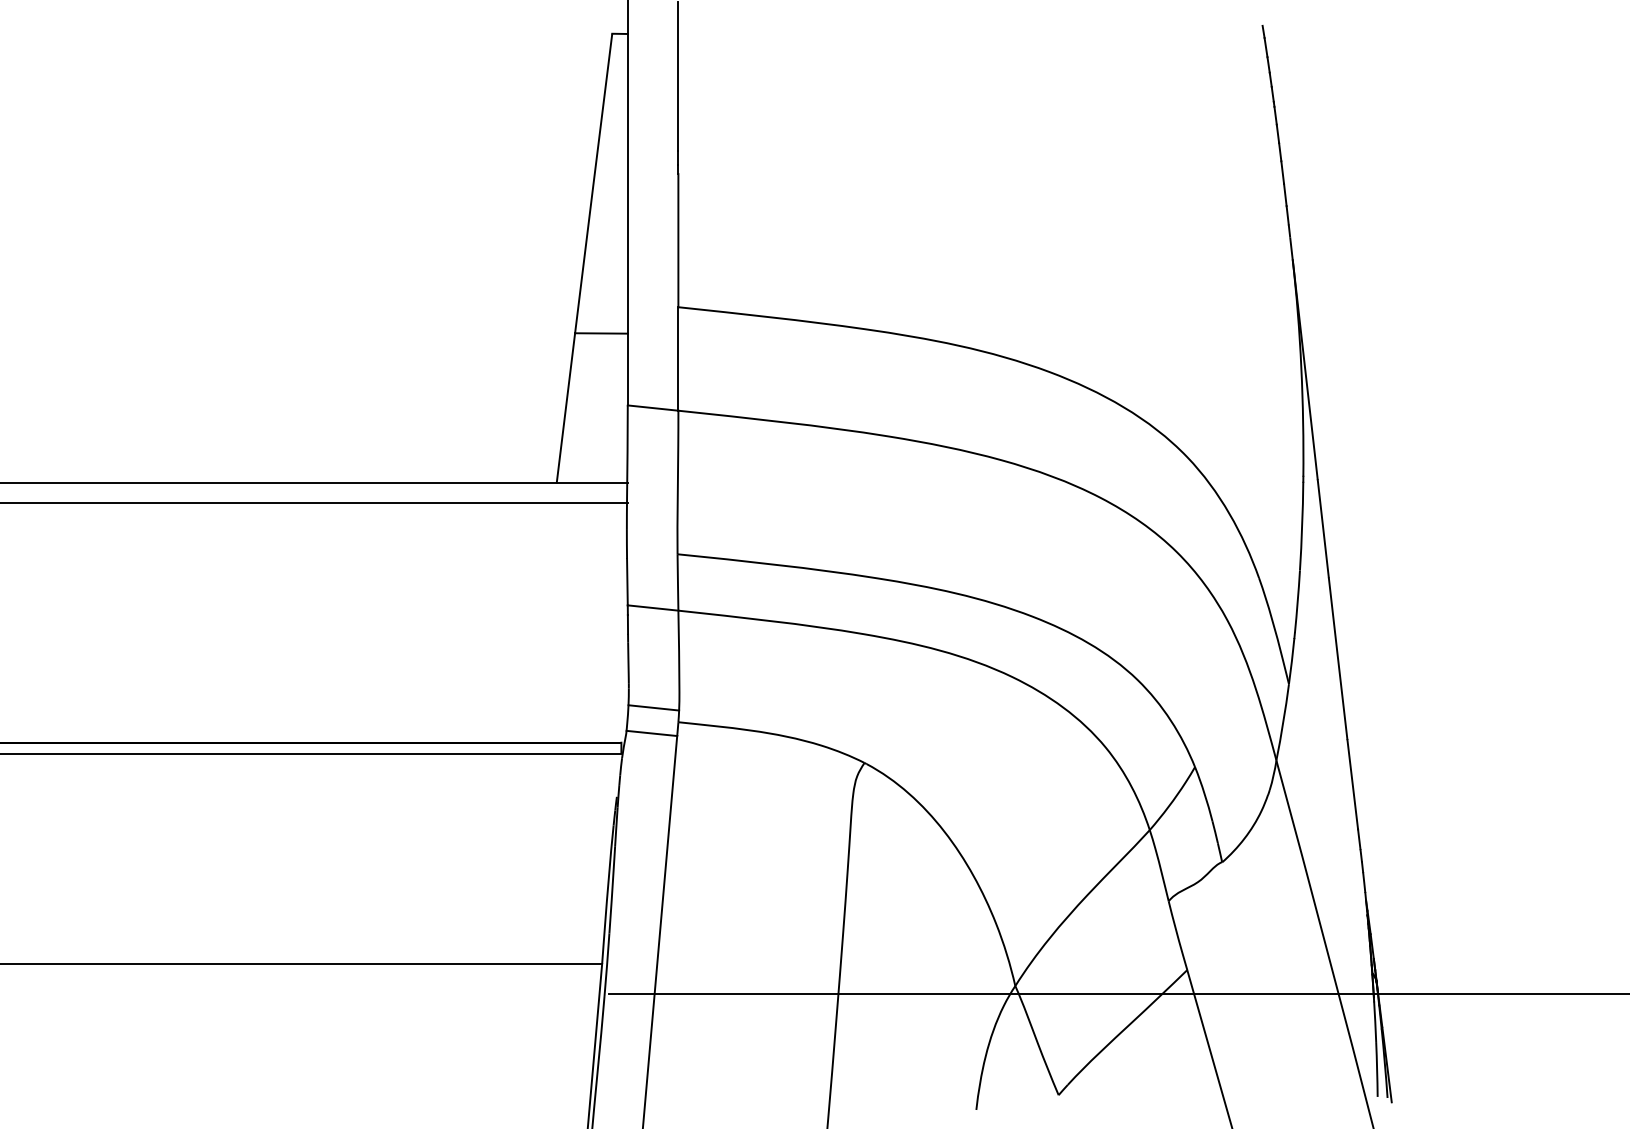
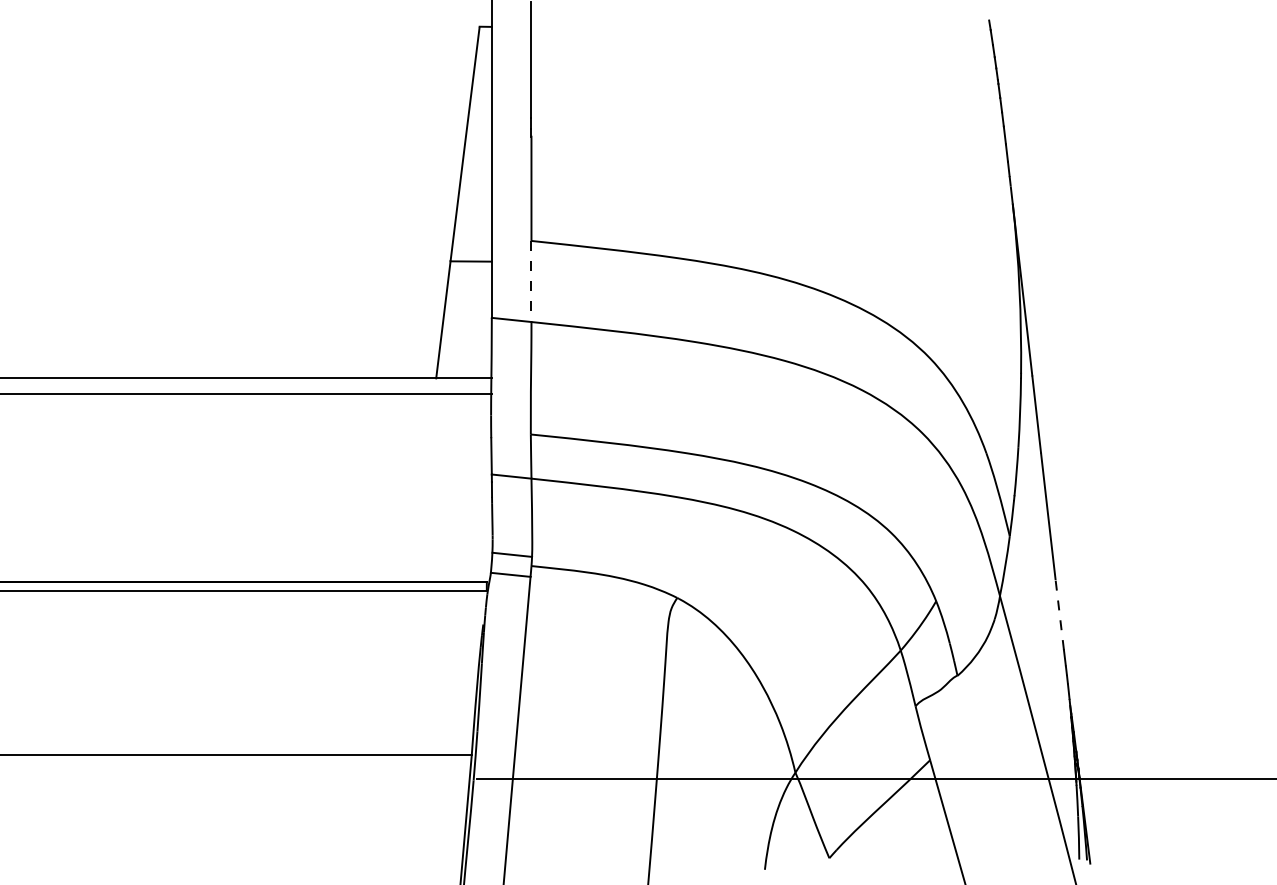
line: (678, 358) -> (531, 281), solid -> dashed
line: (1352, 784) -> (1059, 614), solid -> dashed

